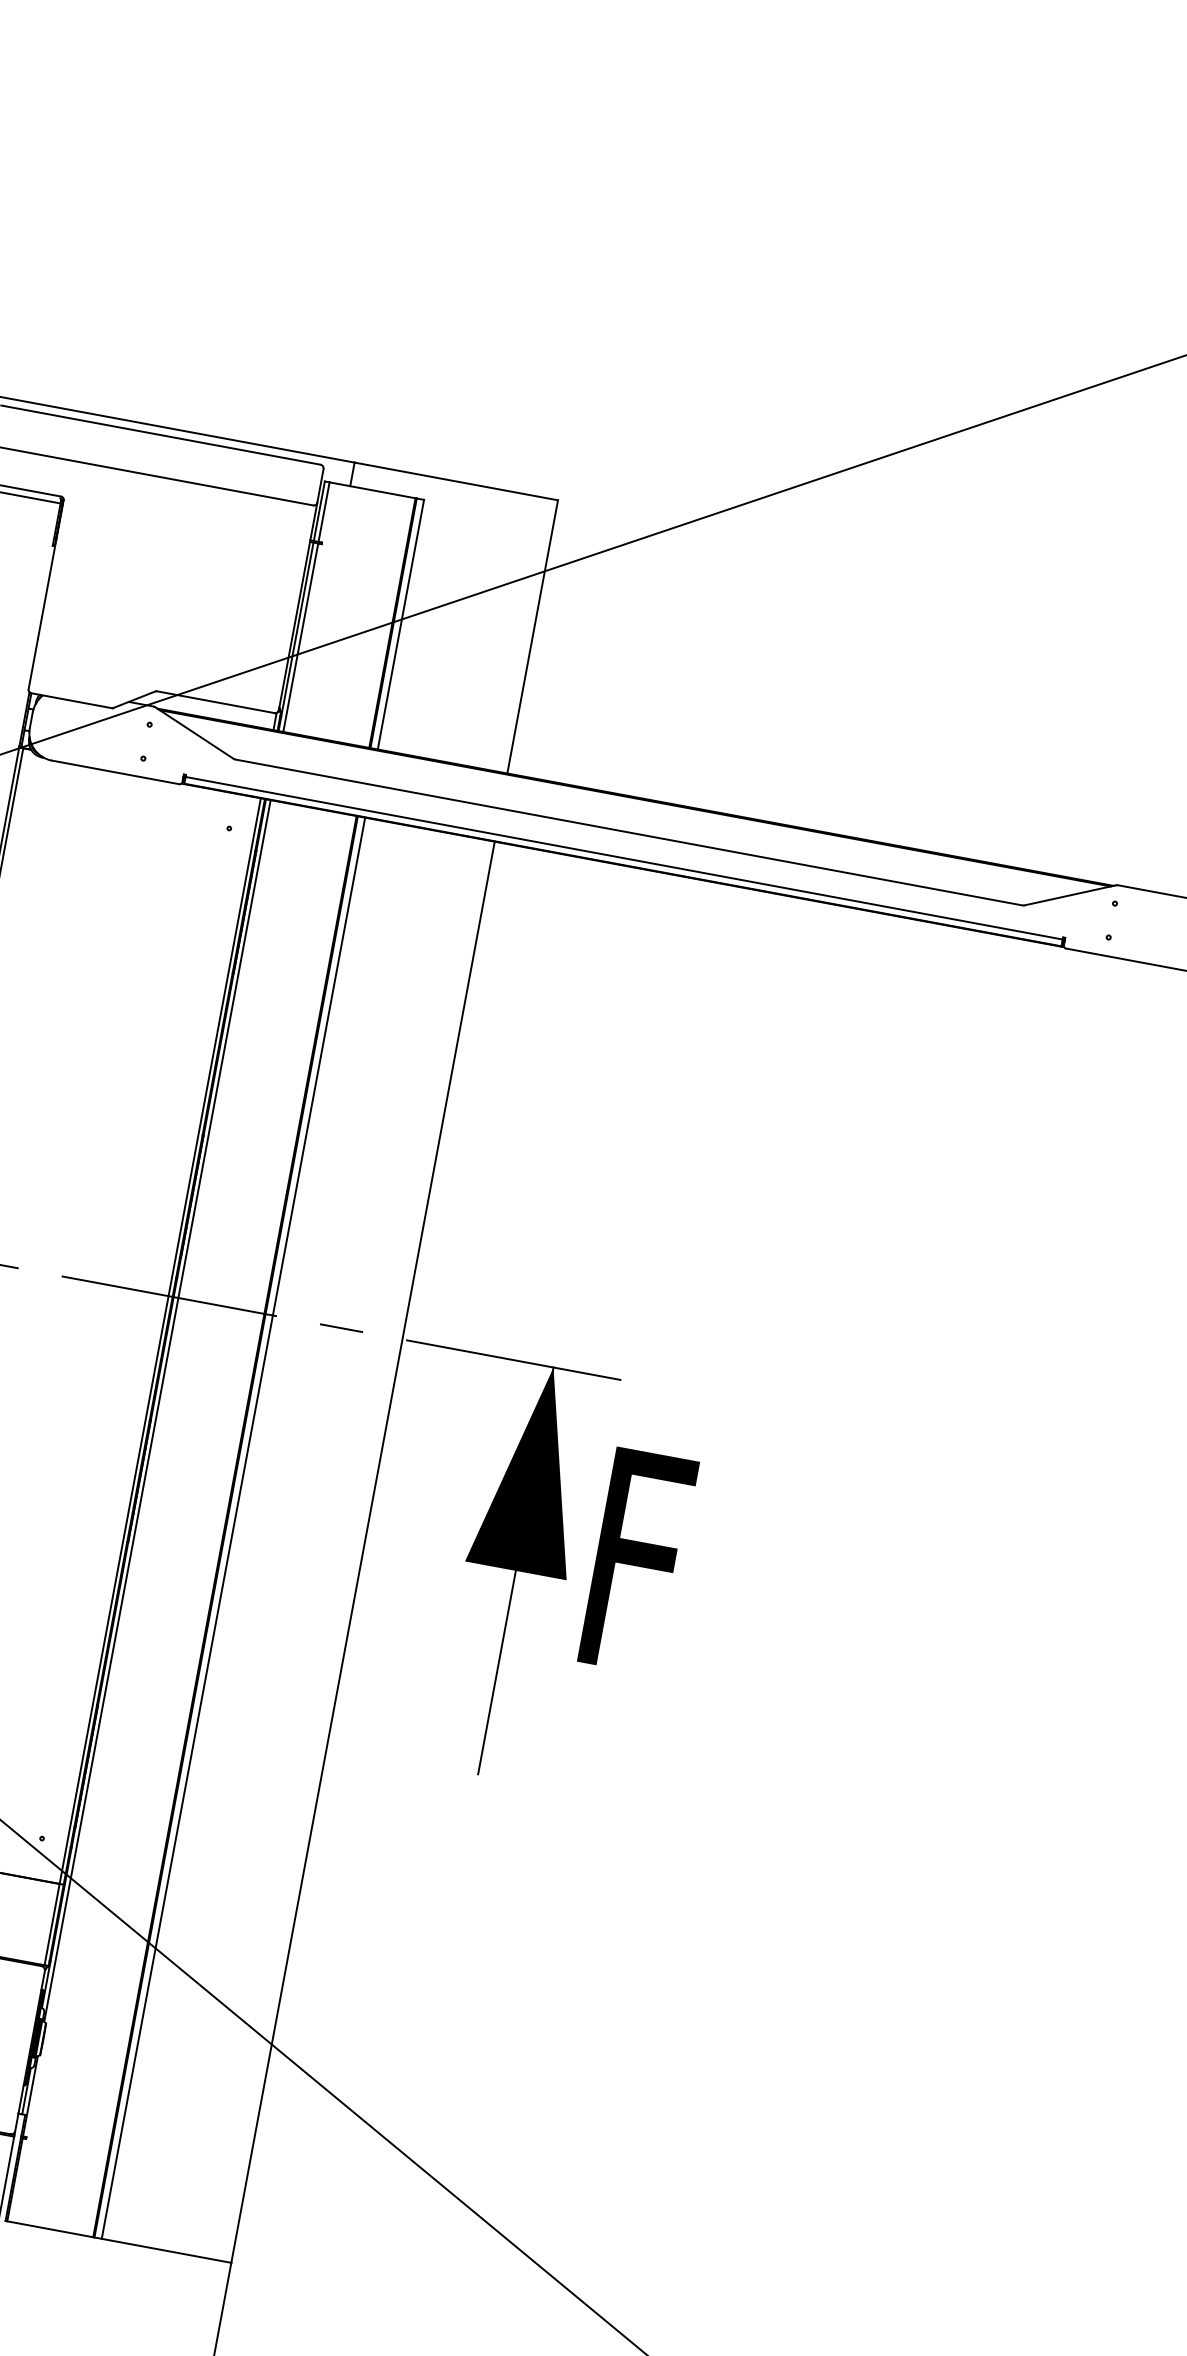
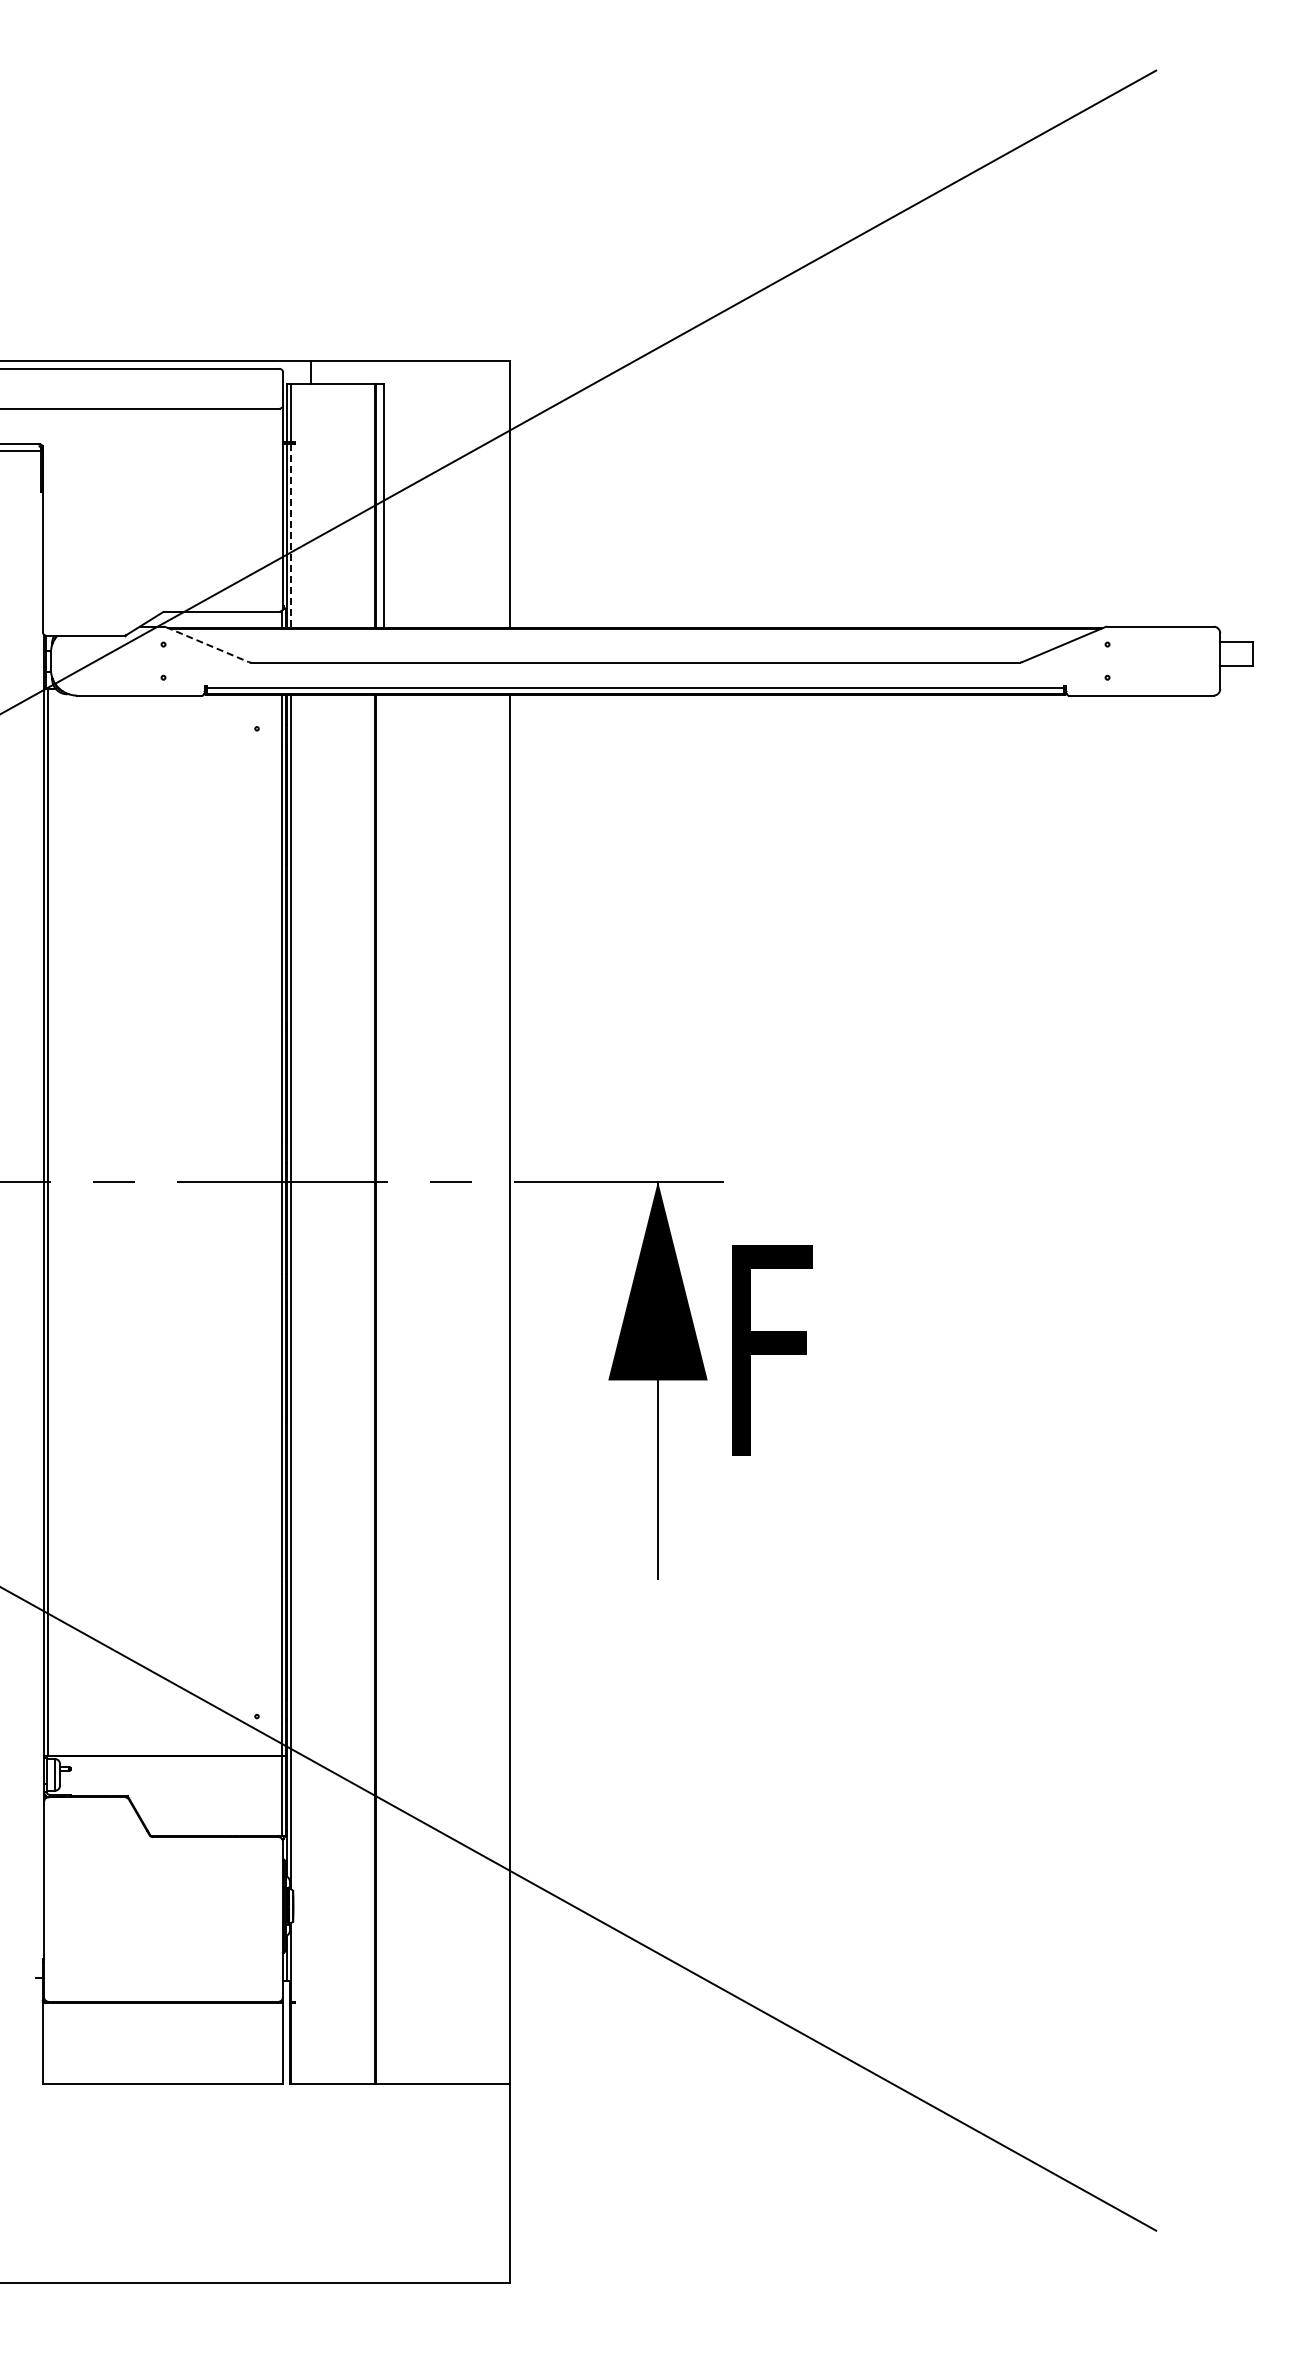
line: (301, 638) -> (291, 536), solid -> dashed
line: (194, 732) -> (207, 644), solid -> dashed
line: (233, 1528) -> (383, 1389), removed

